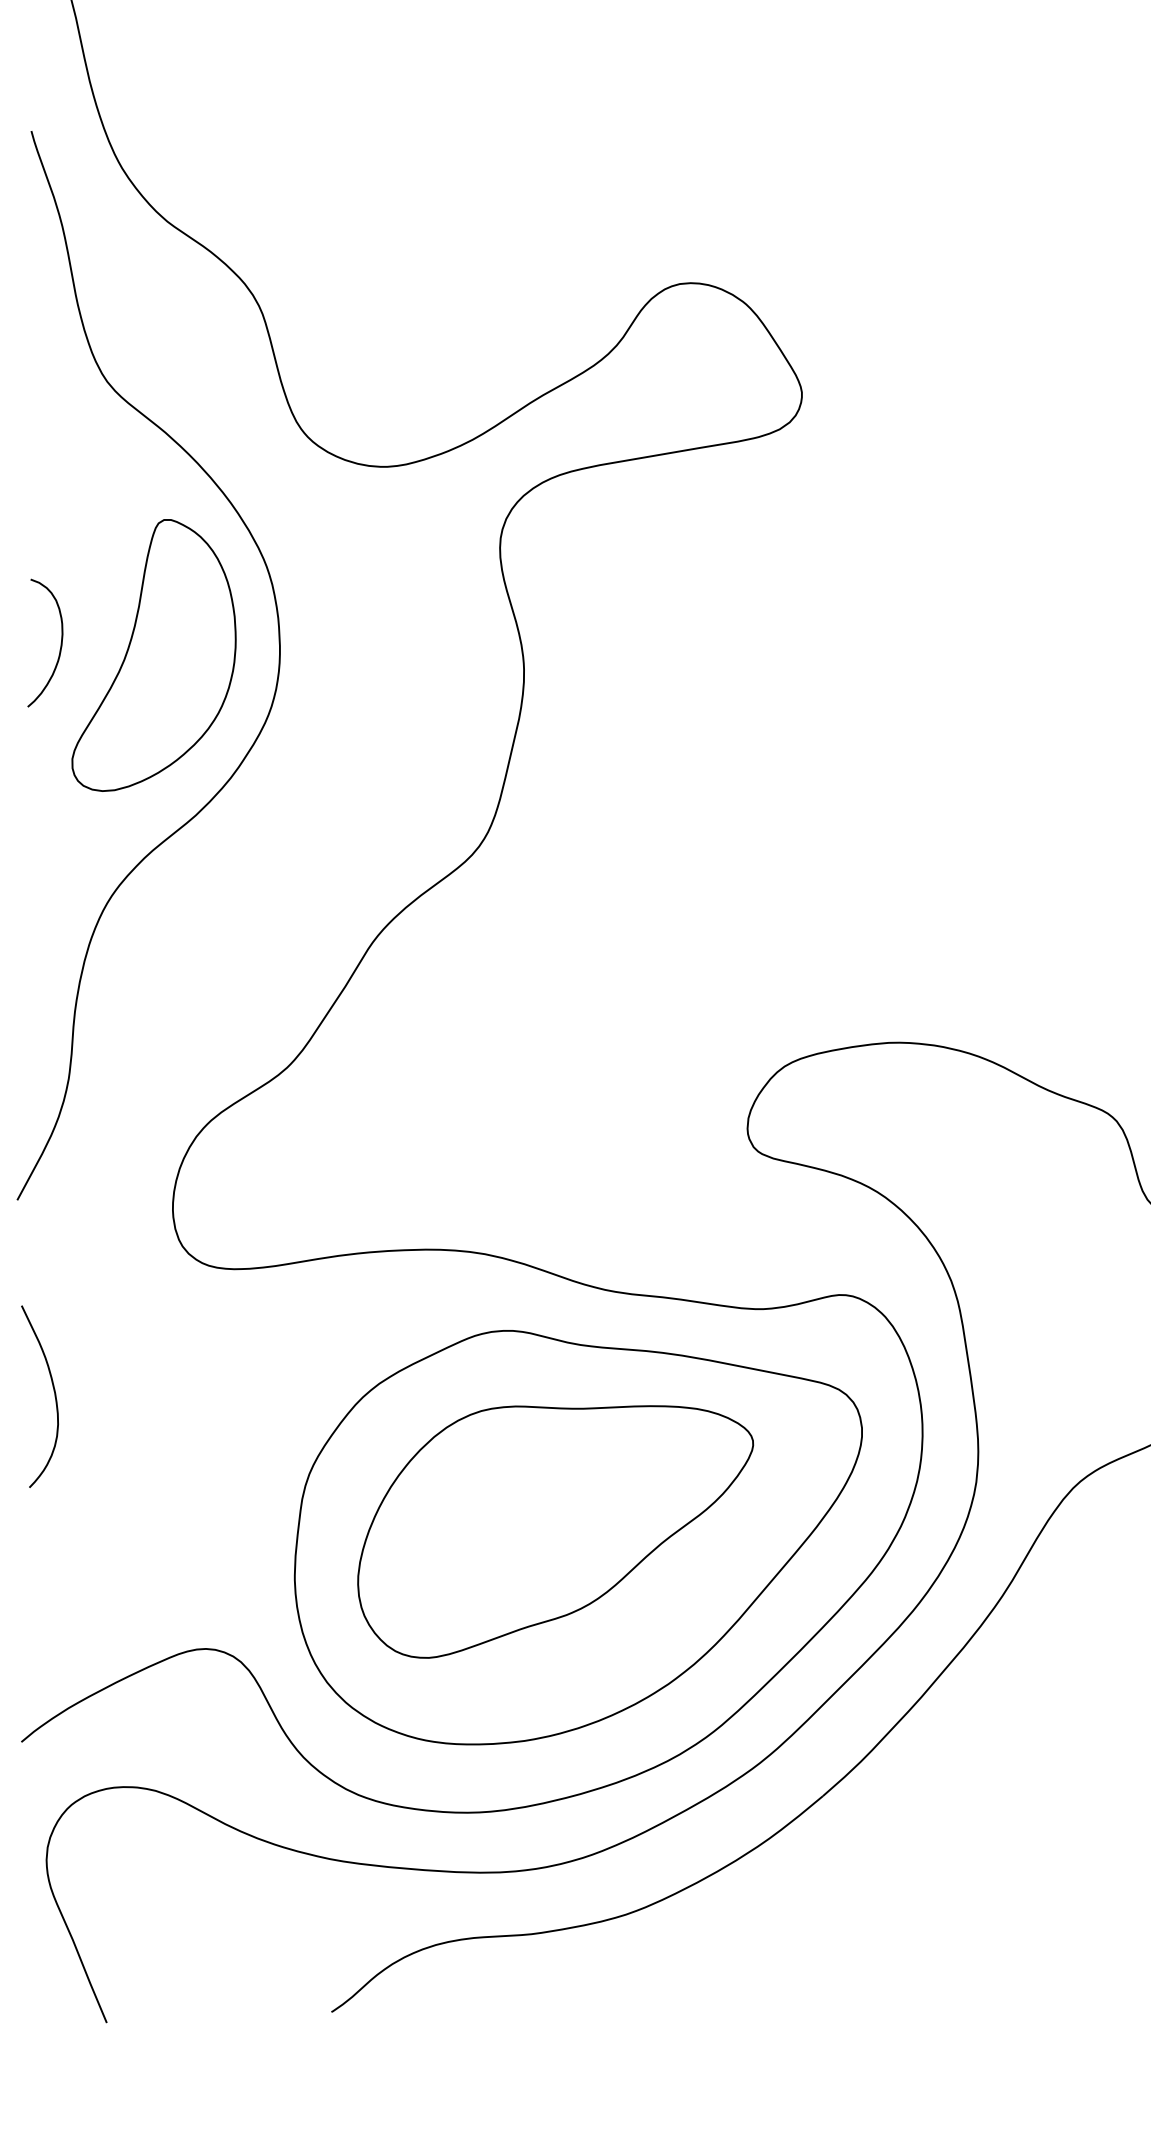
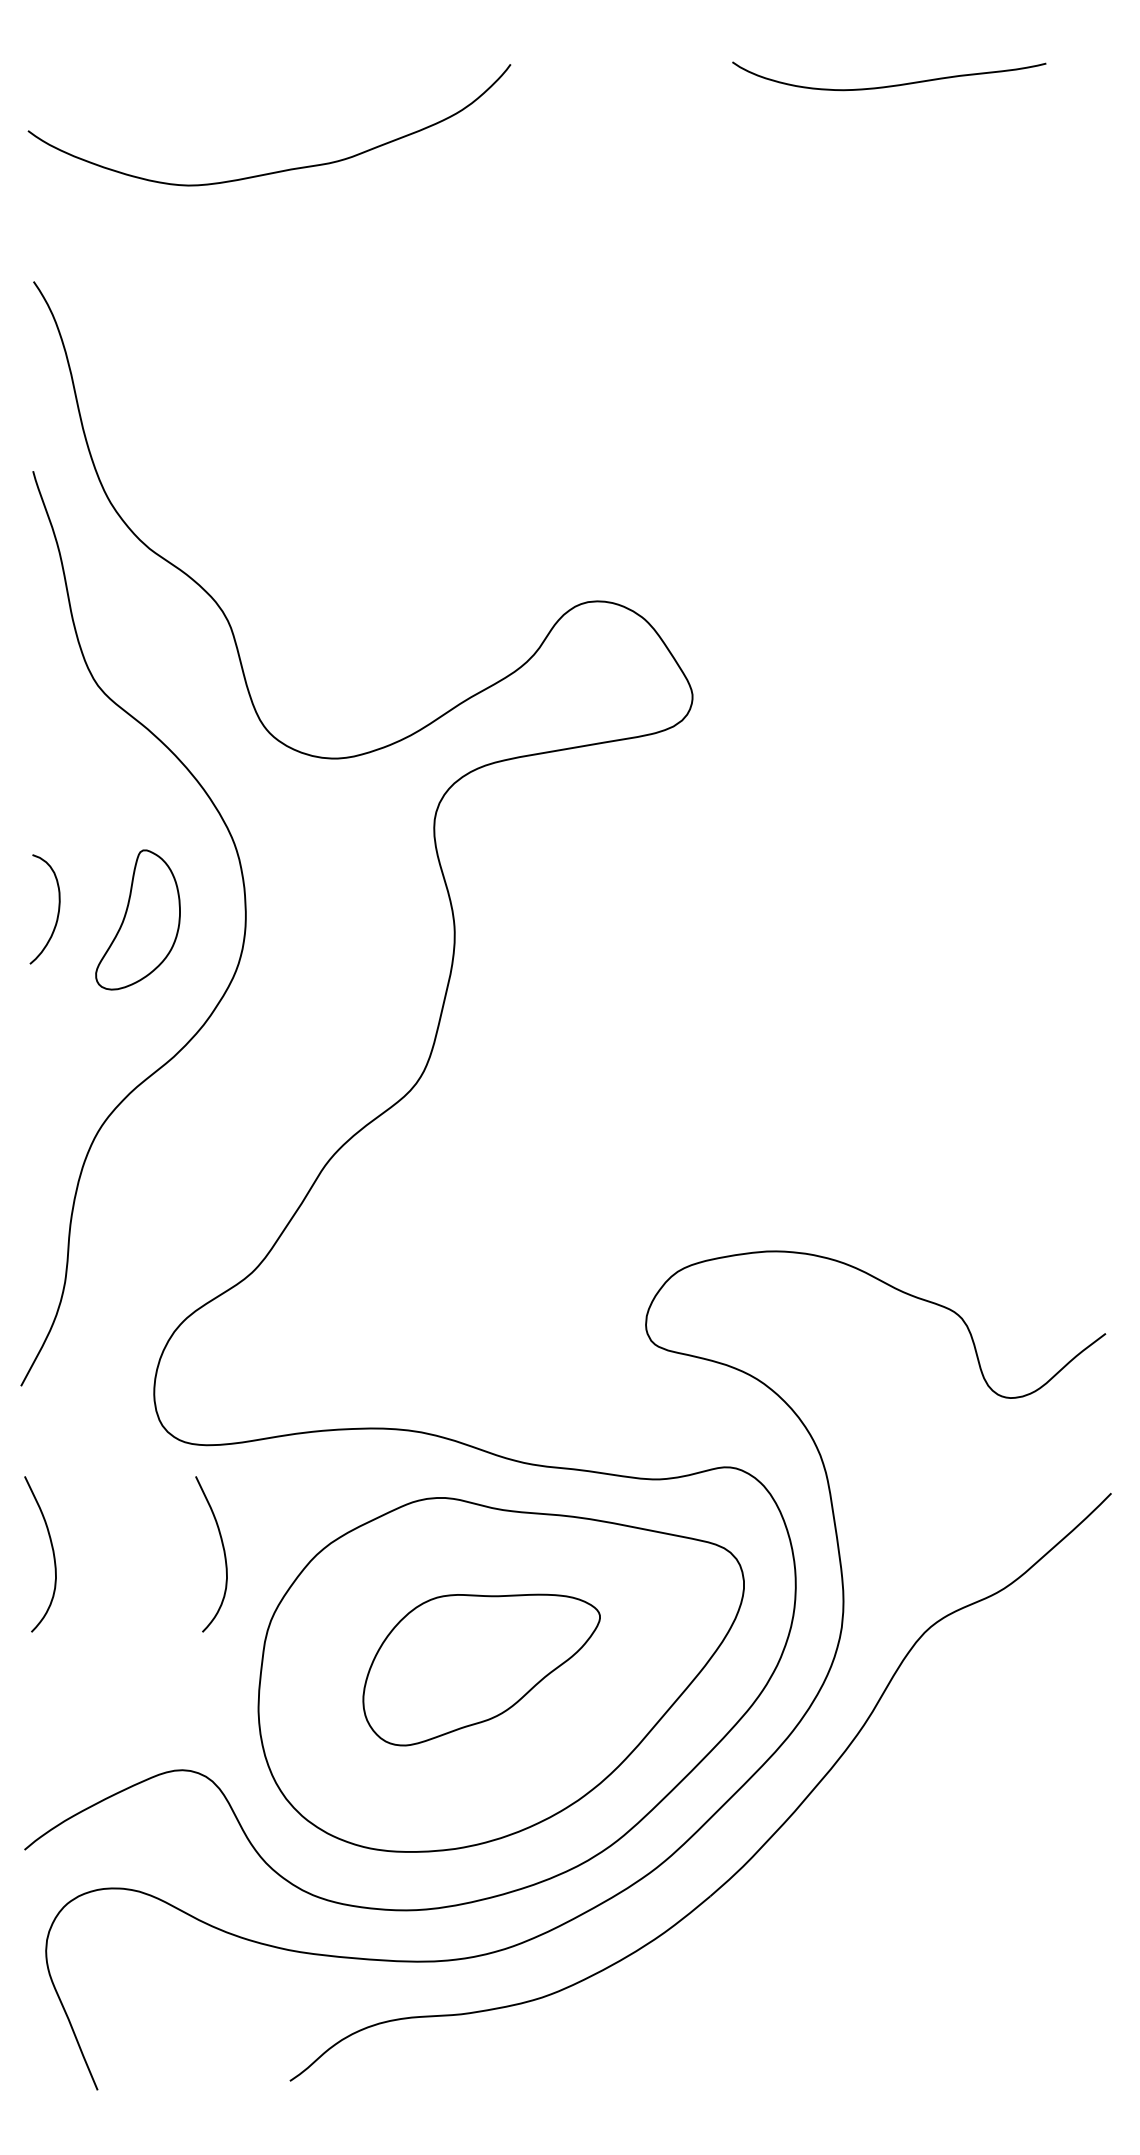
part: (153, 654) -> (137, 919), size x0.6
curve: (253, 1395) -> (223, 1553), added
part: (555, 1531) -> (481, 1669), size x0.7

